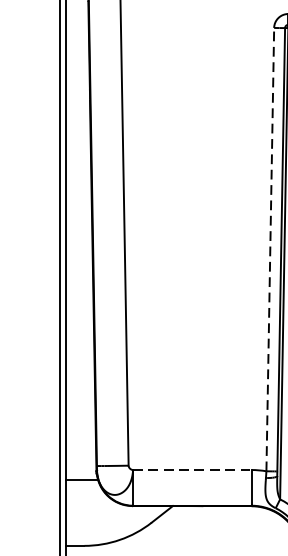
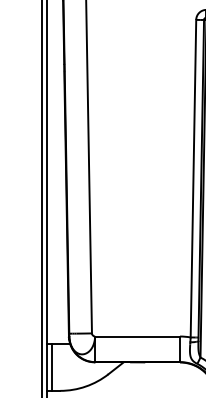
line: (270, 249) -> (193, 178), dashed -> solid
line: (193, 469) -> (138, 336), dashed -> solid
line: (73, 511) -> (52, 366), added

